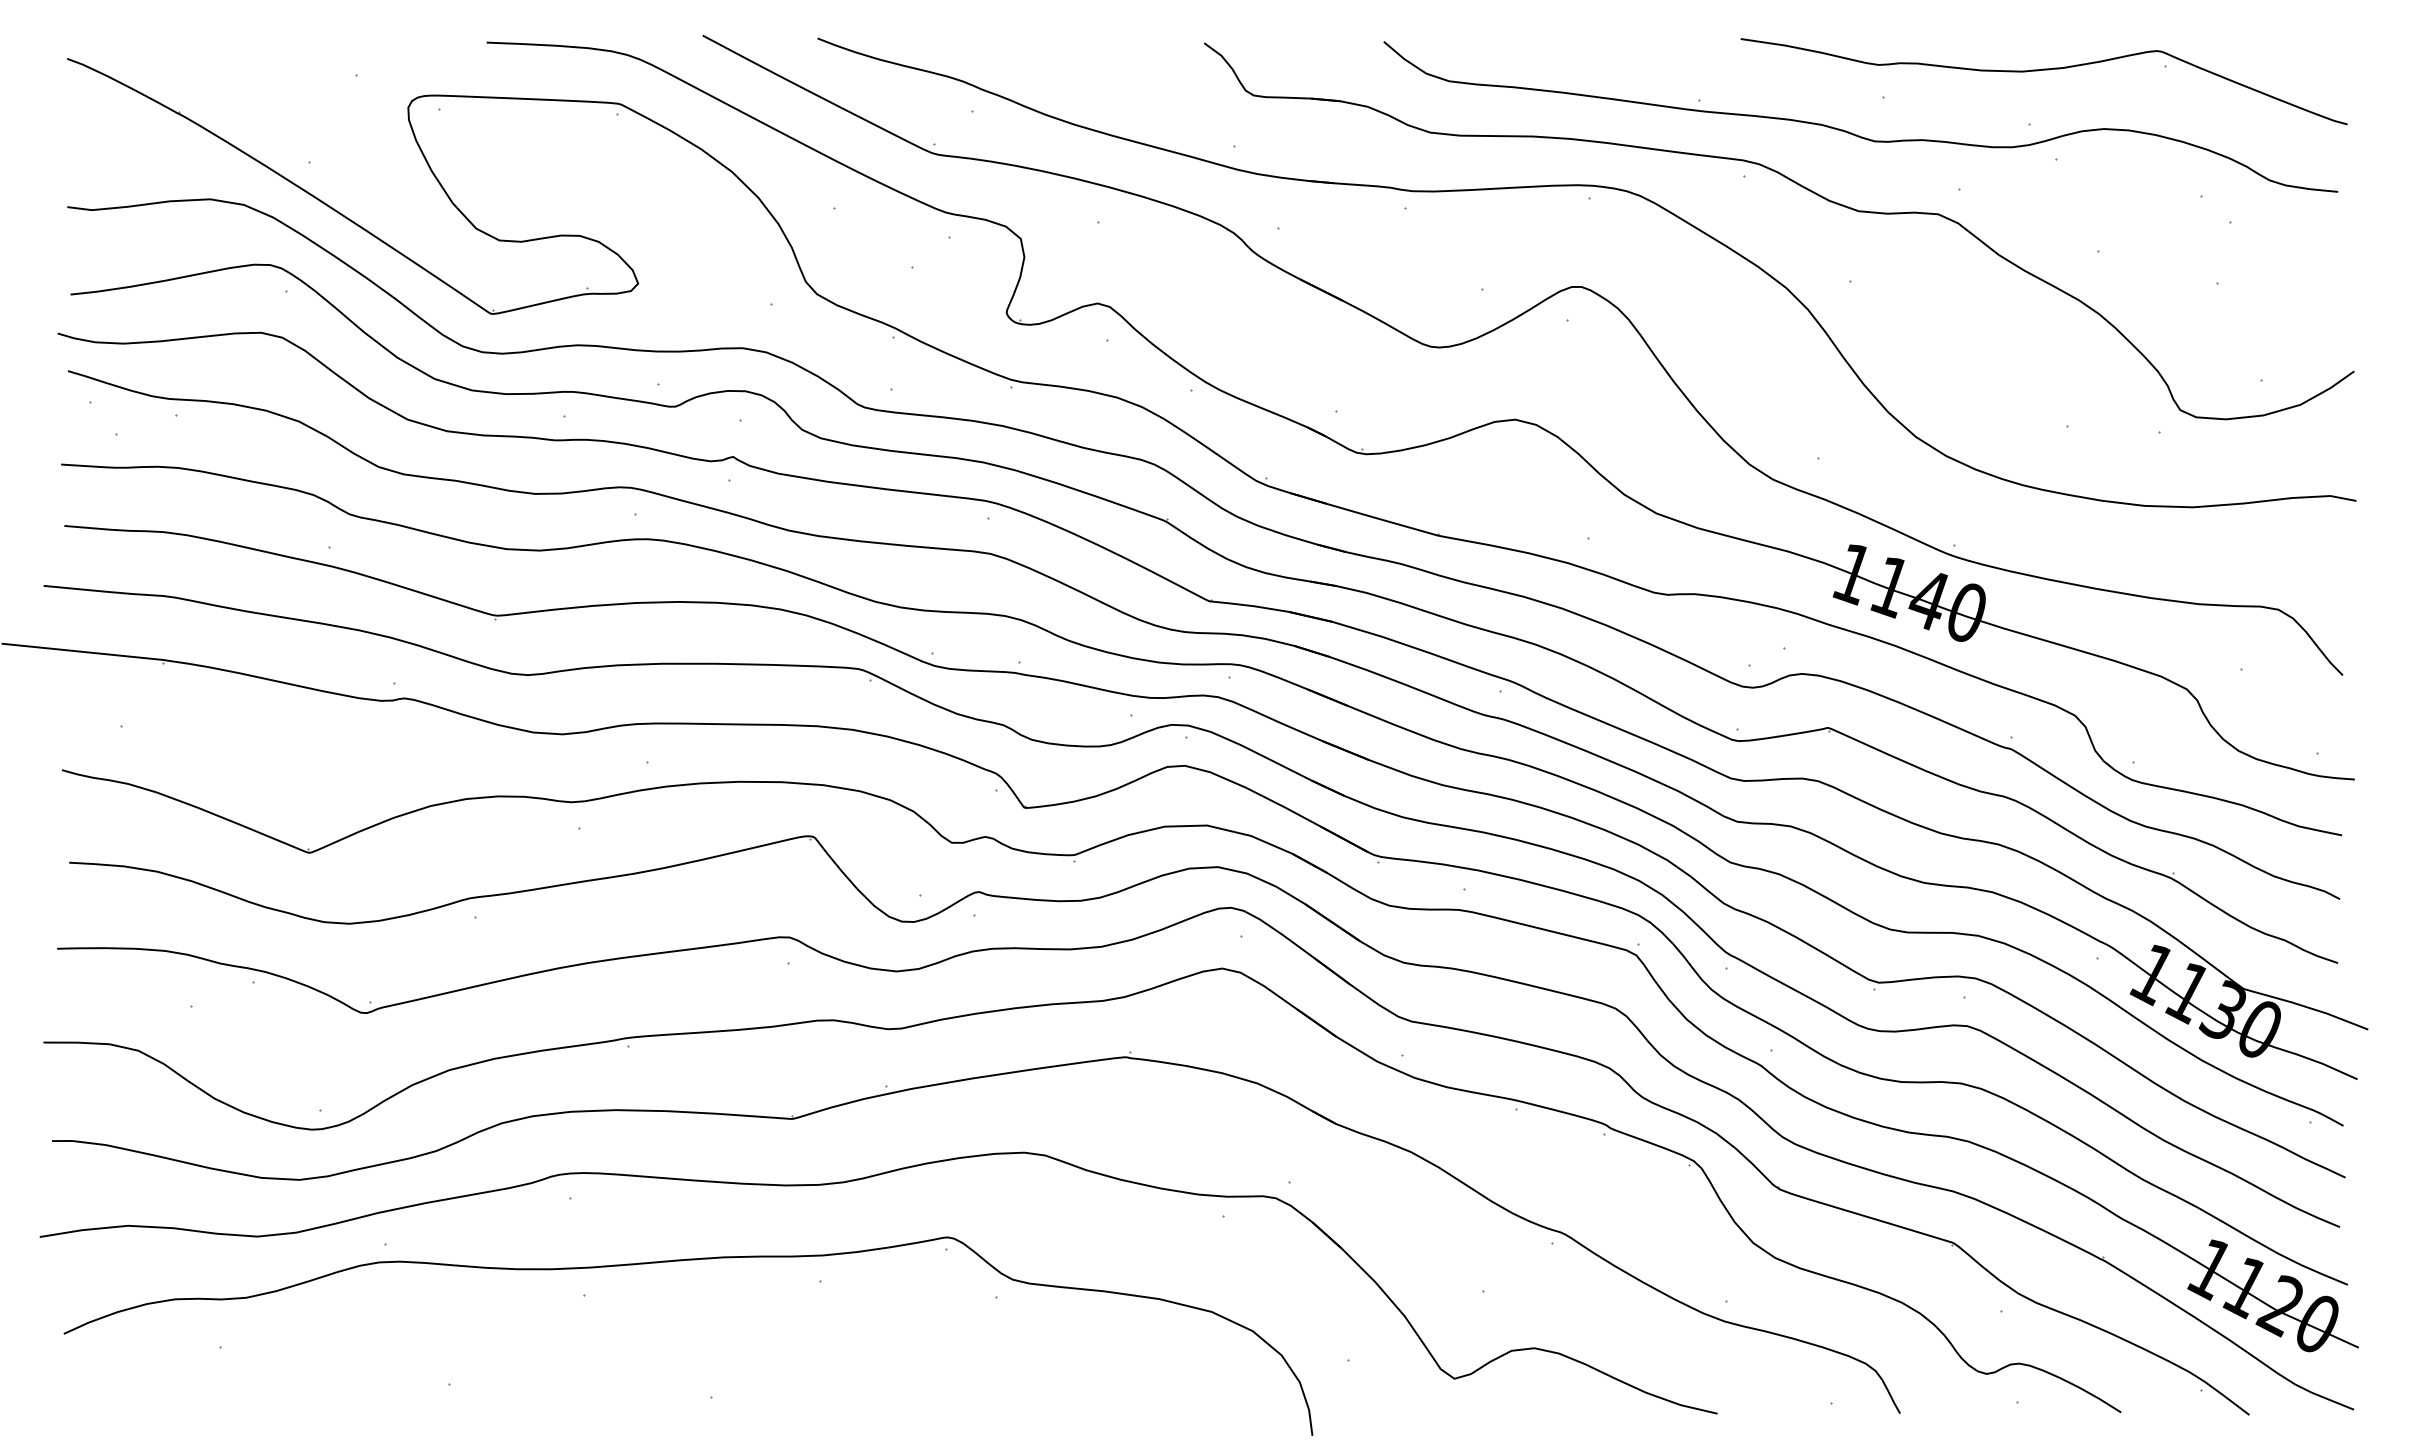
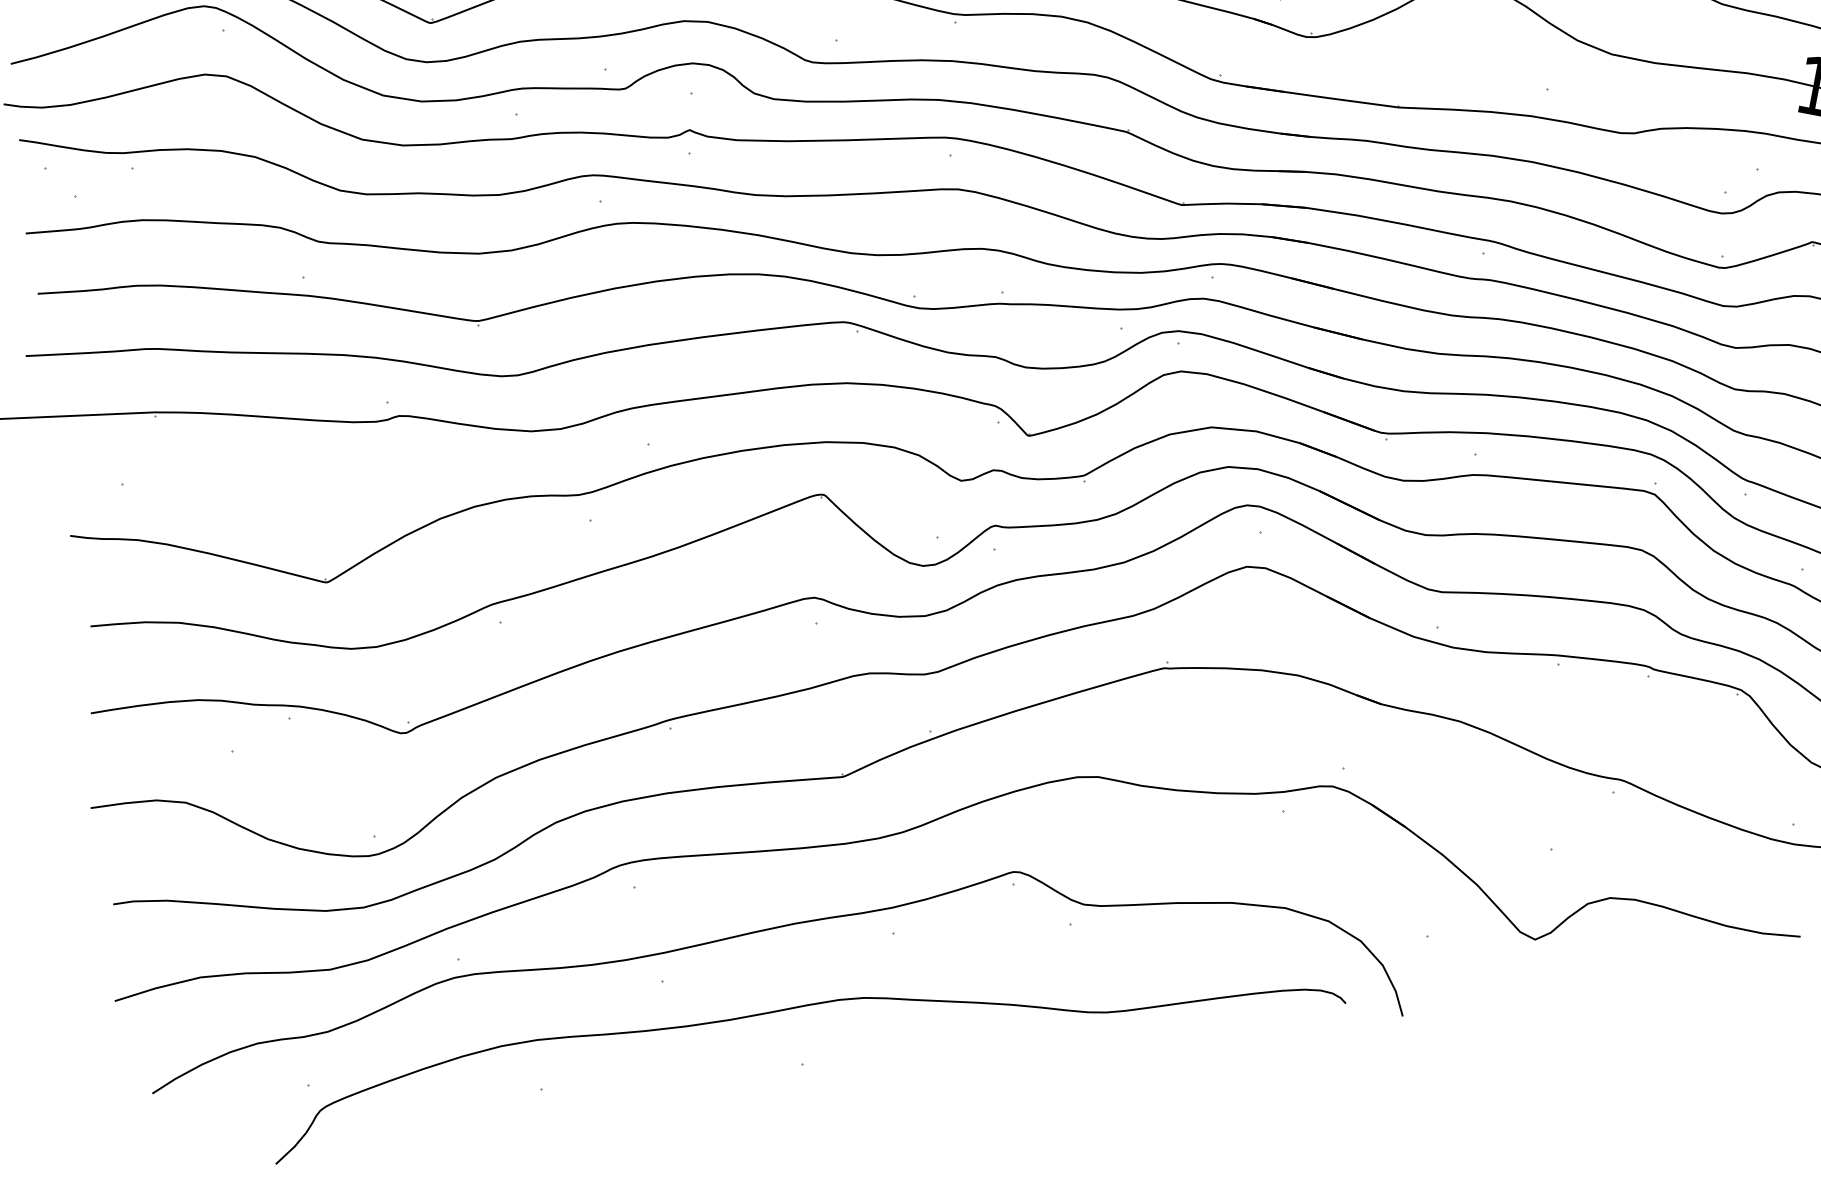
curve: (716, 1341) -> (799, 1008), added

